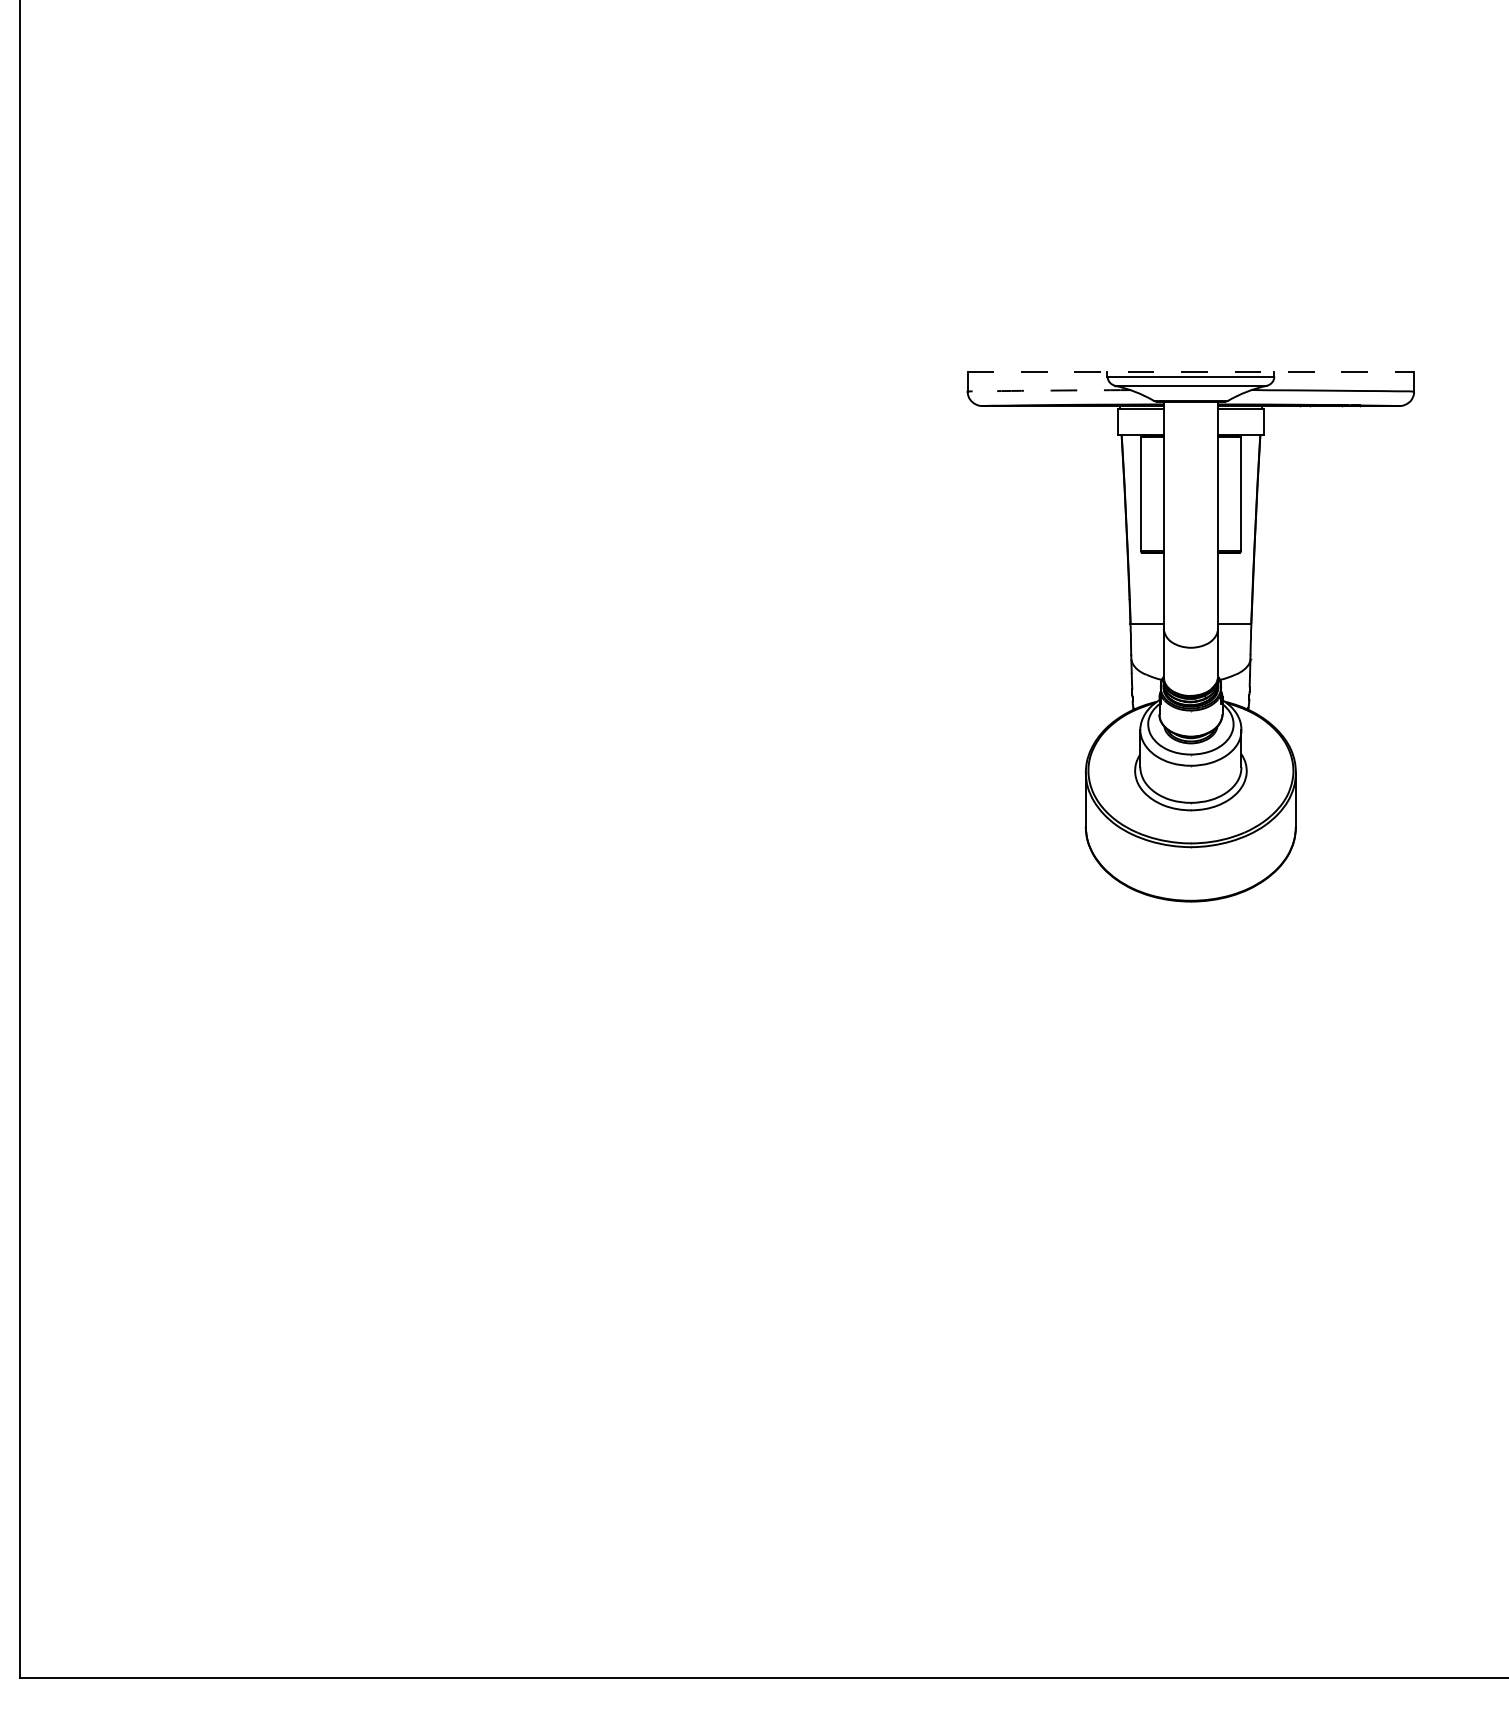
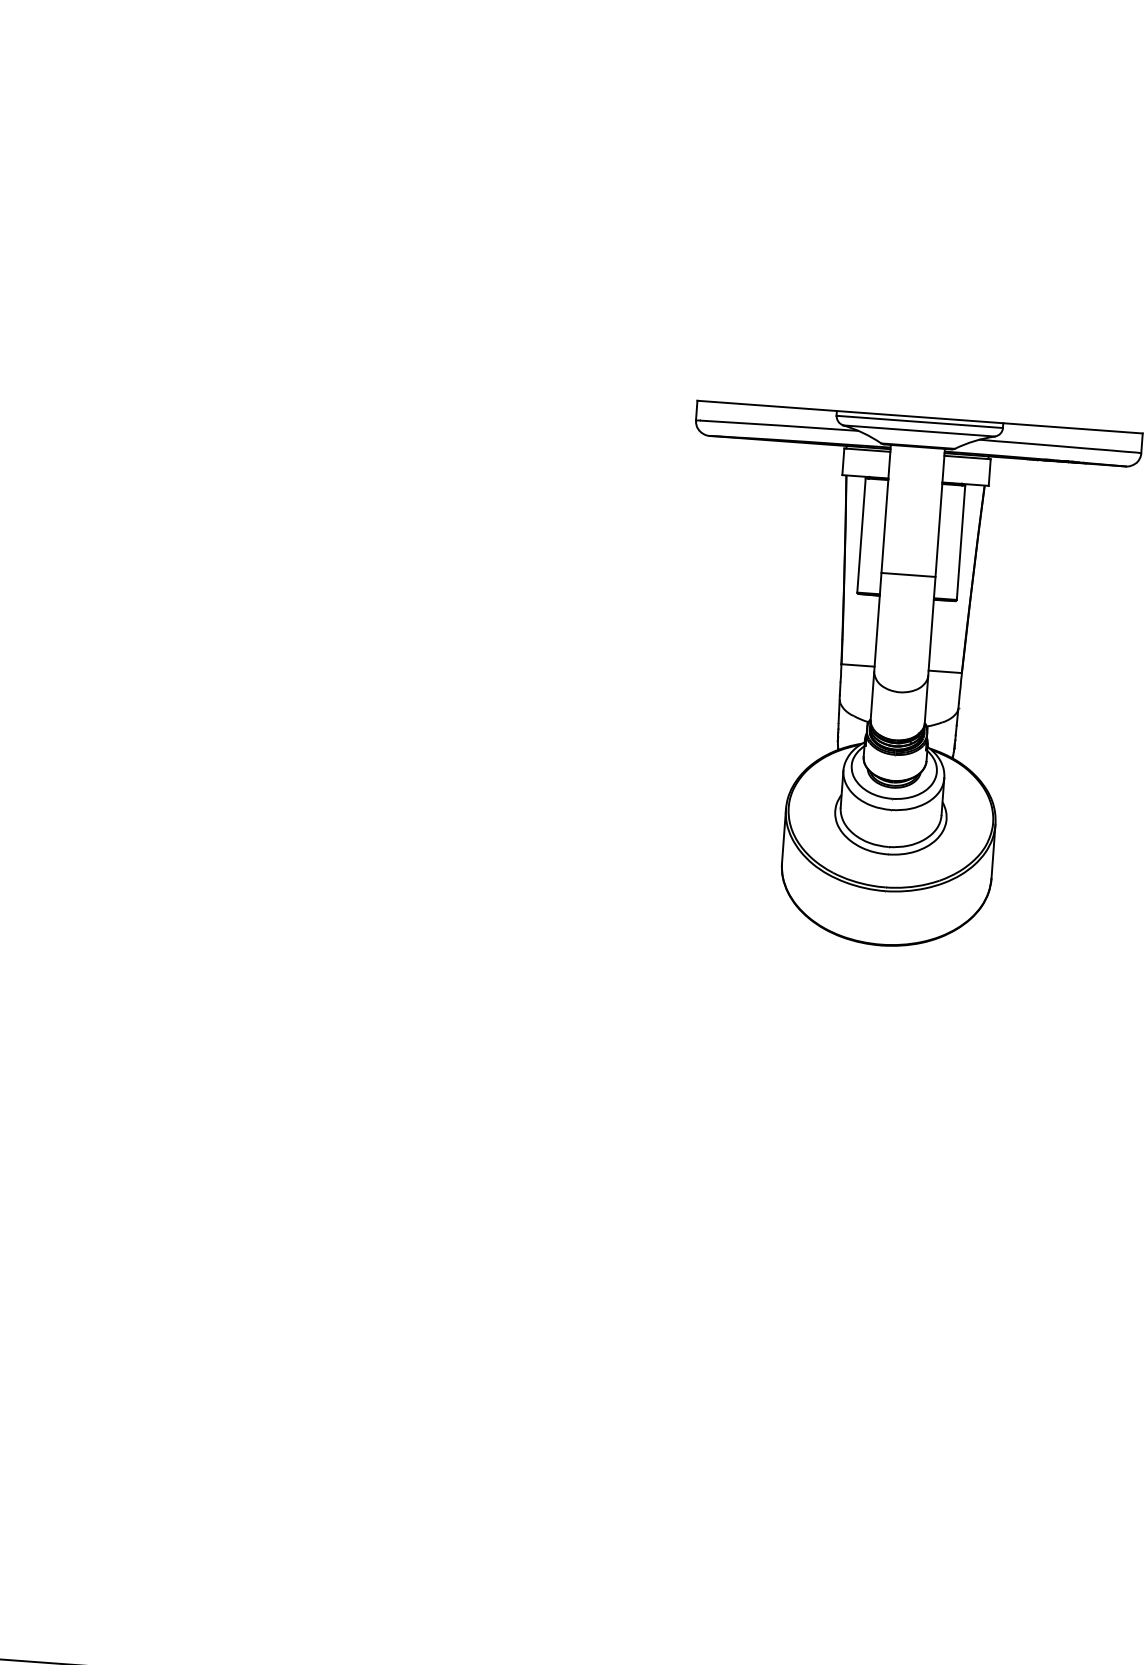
line: (1191, 371) -> (920, 416), dashed -> solid
arc: (1051, 390) -> (779, 425), dashed -> solid
line: (1190, 530) -> (908, 575), added

